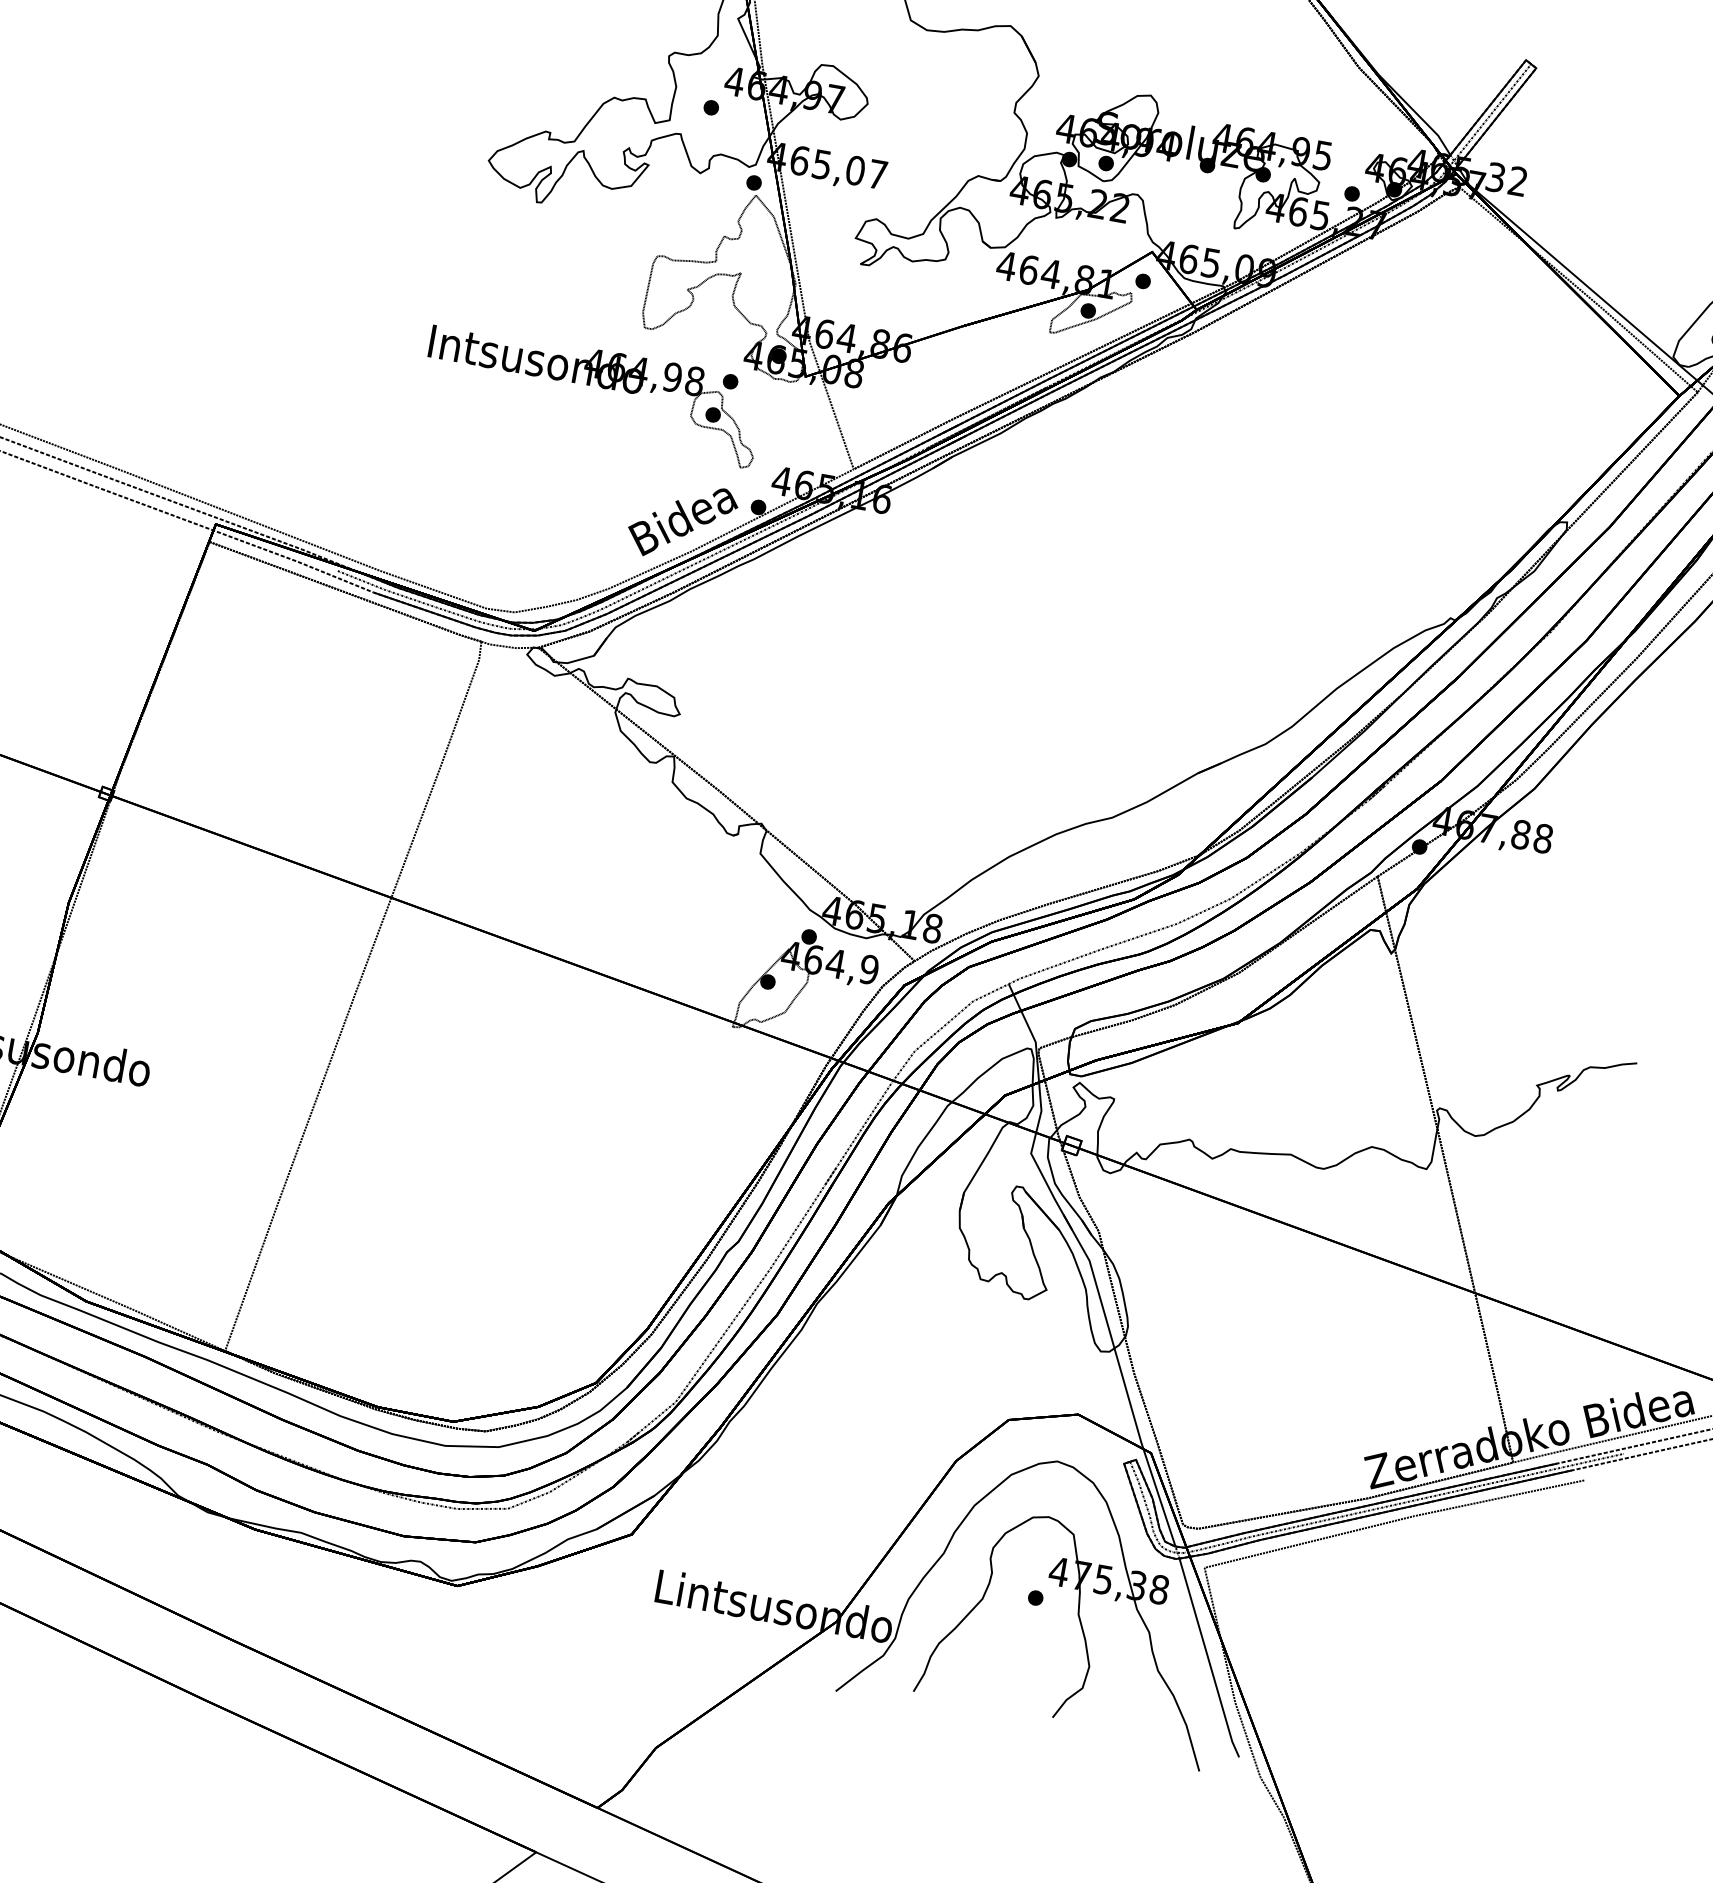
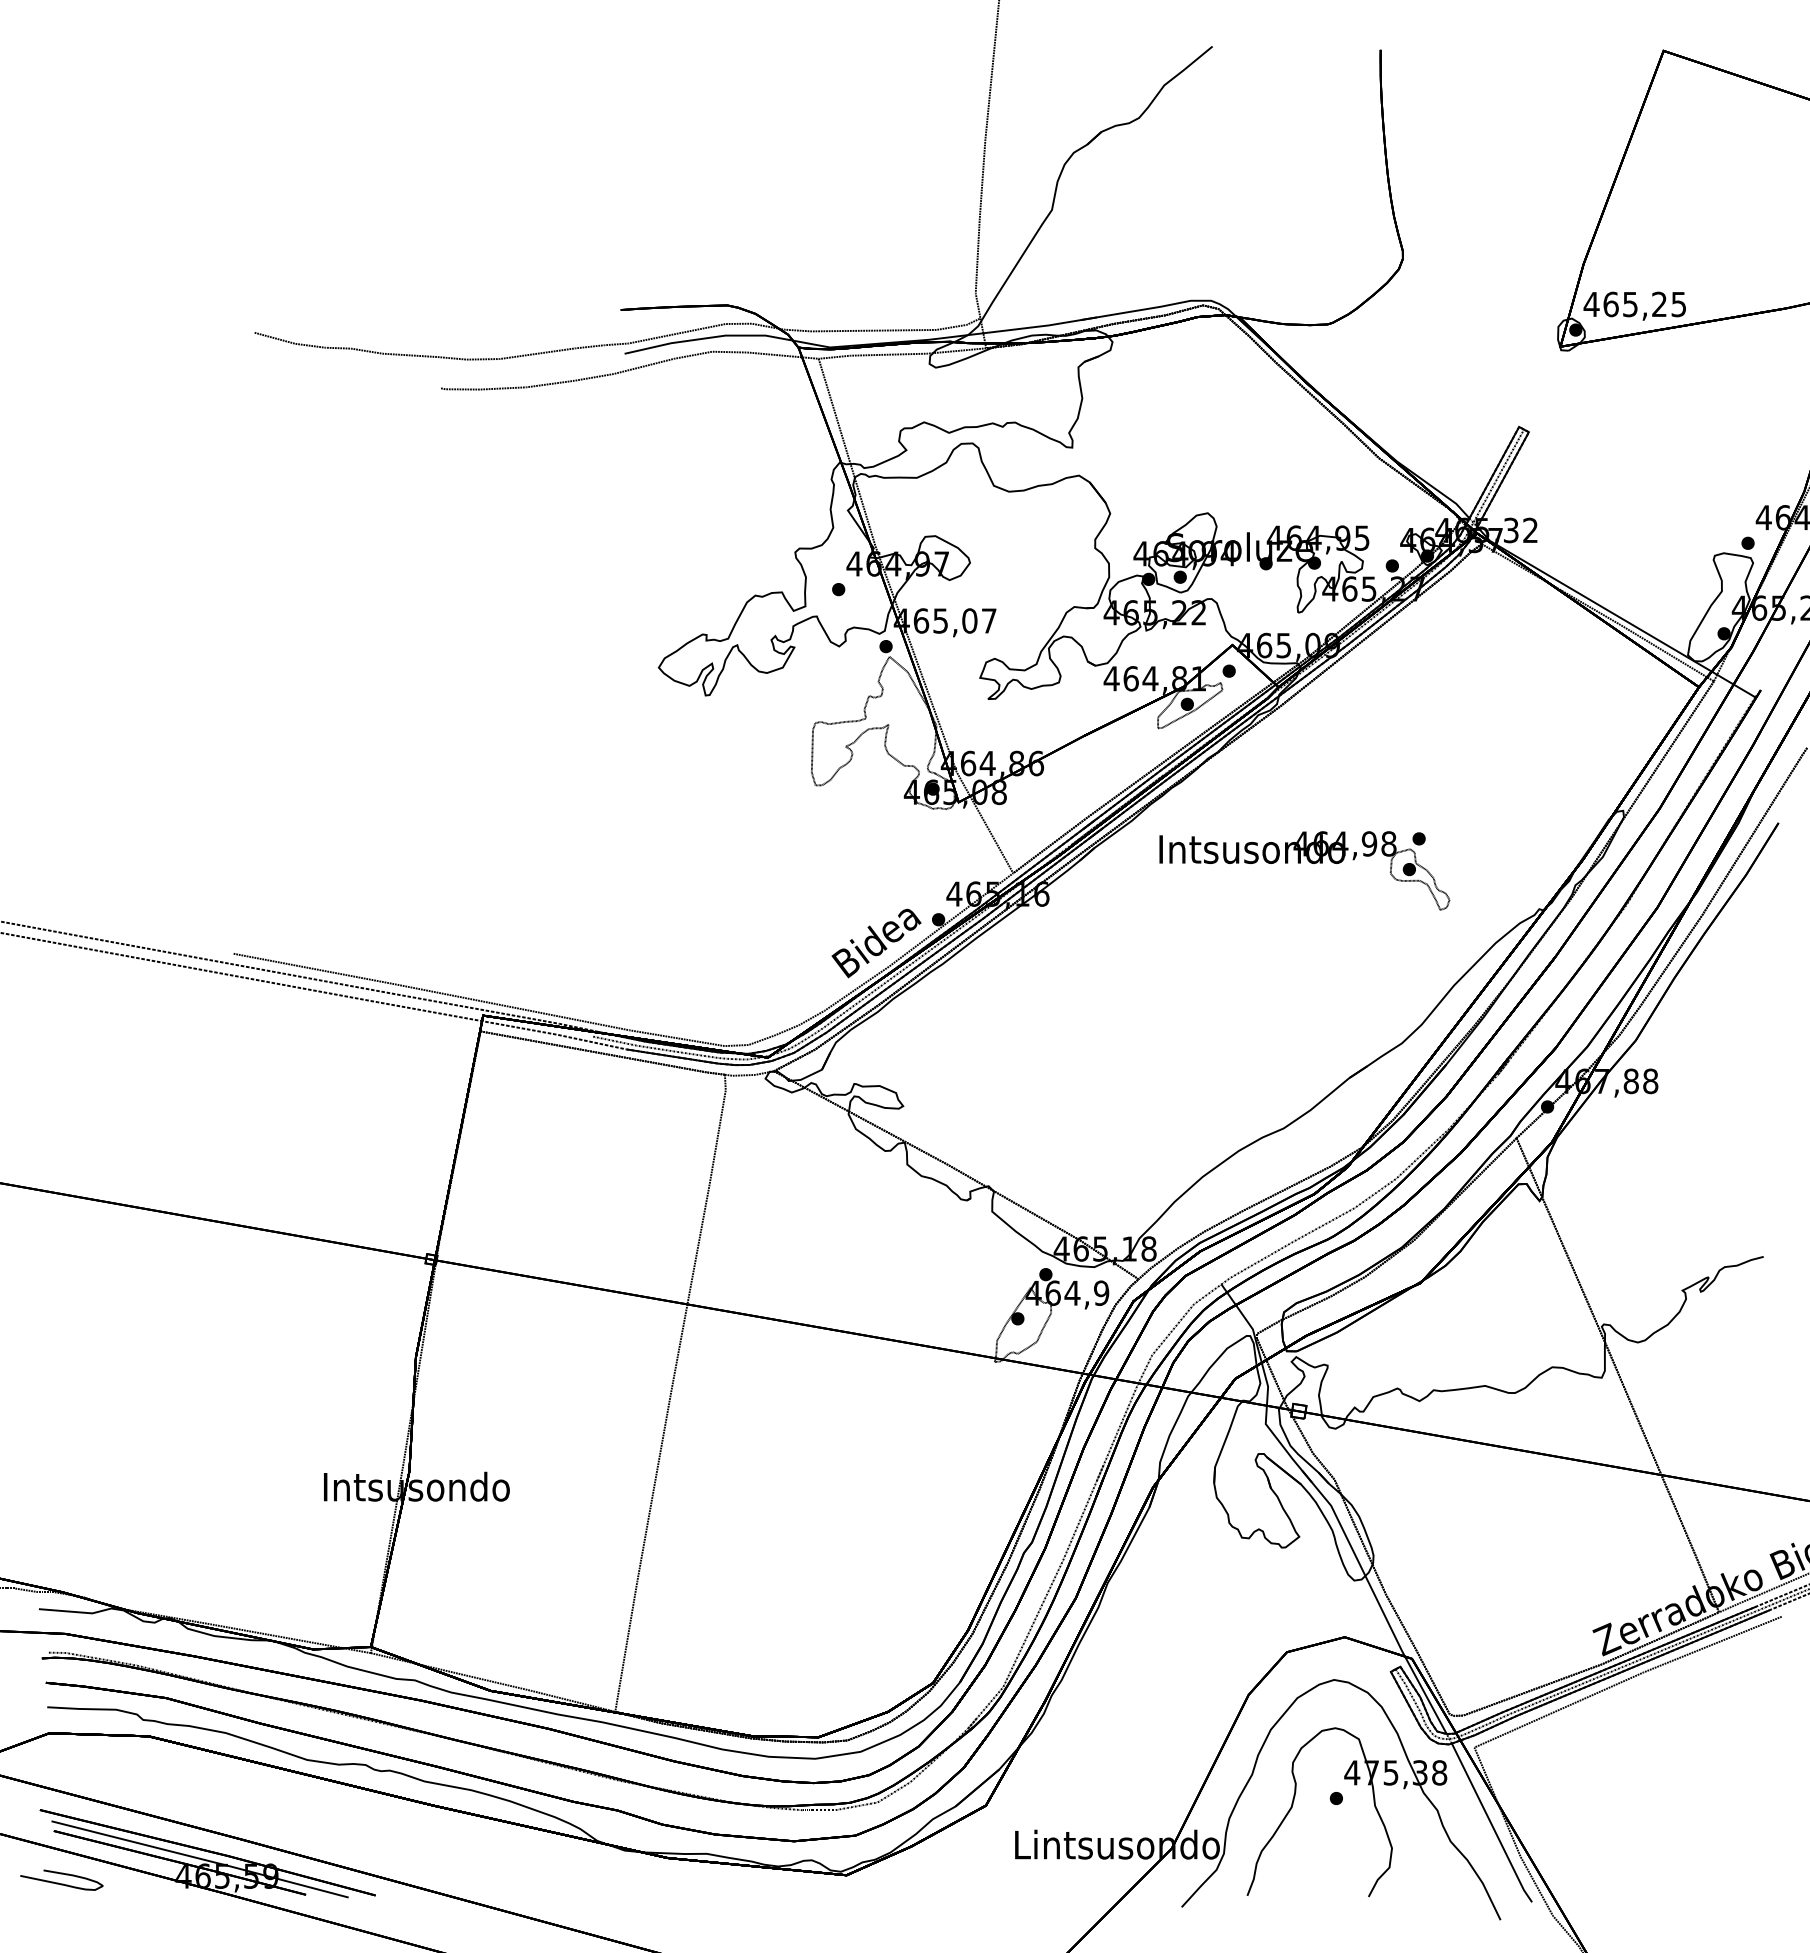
part: (589, 385) -> (1300, 863), moved

